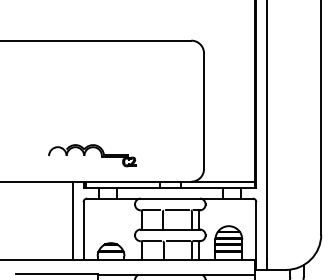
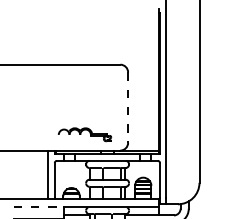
line: (204, 112) -> (128, 108), solid -> dashed
part: (91, 155) -> (84, 134), moved
line: (58, 275) -> (39, 207), solid -> dashed

